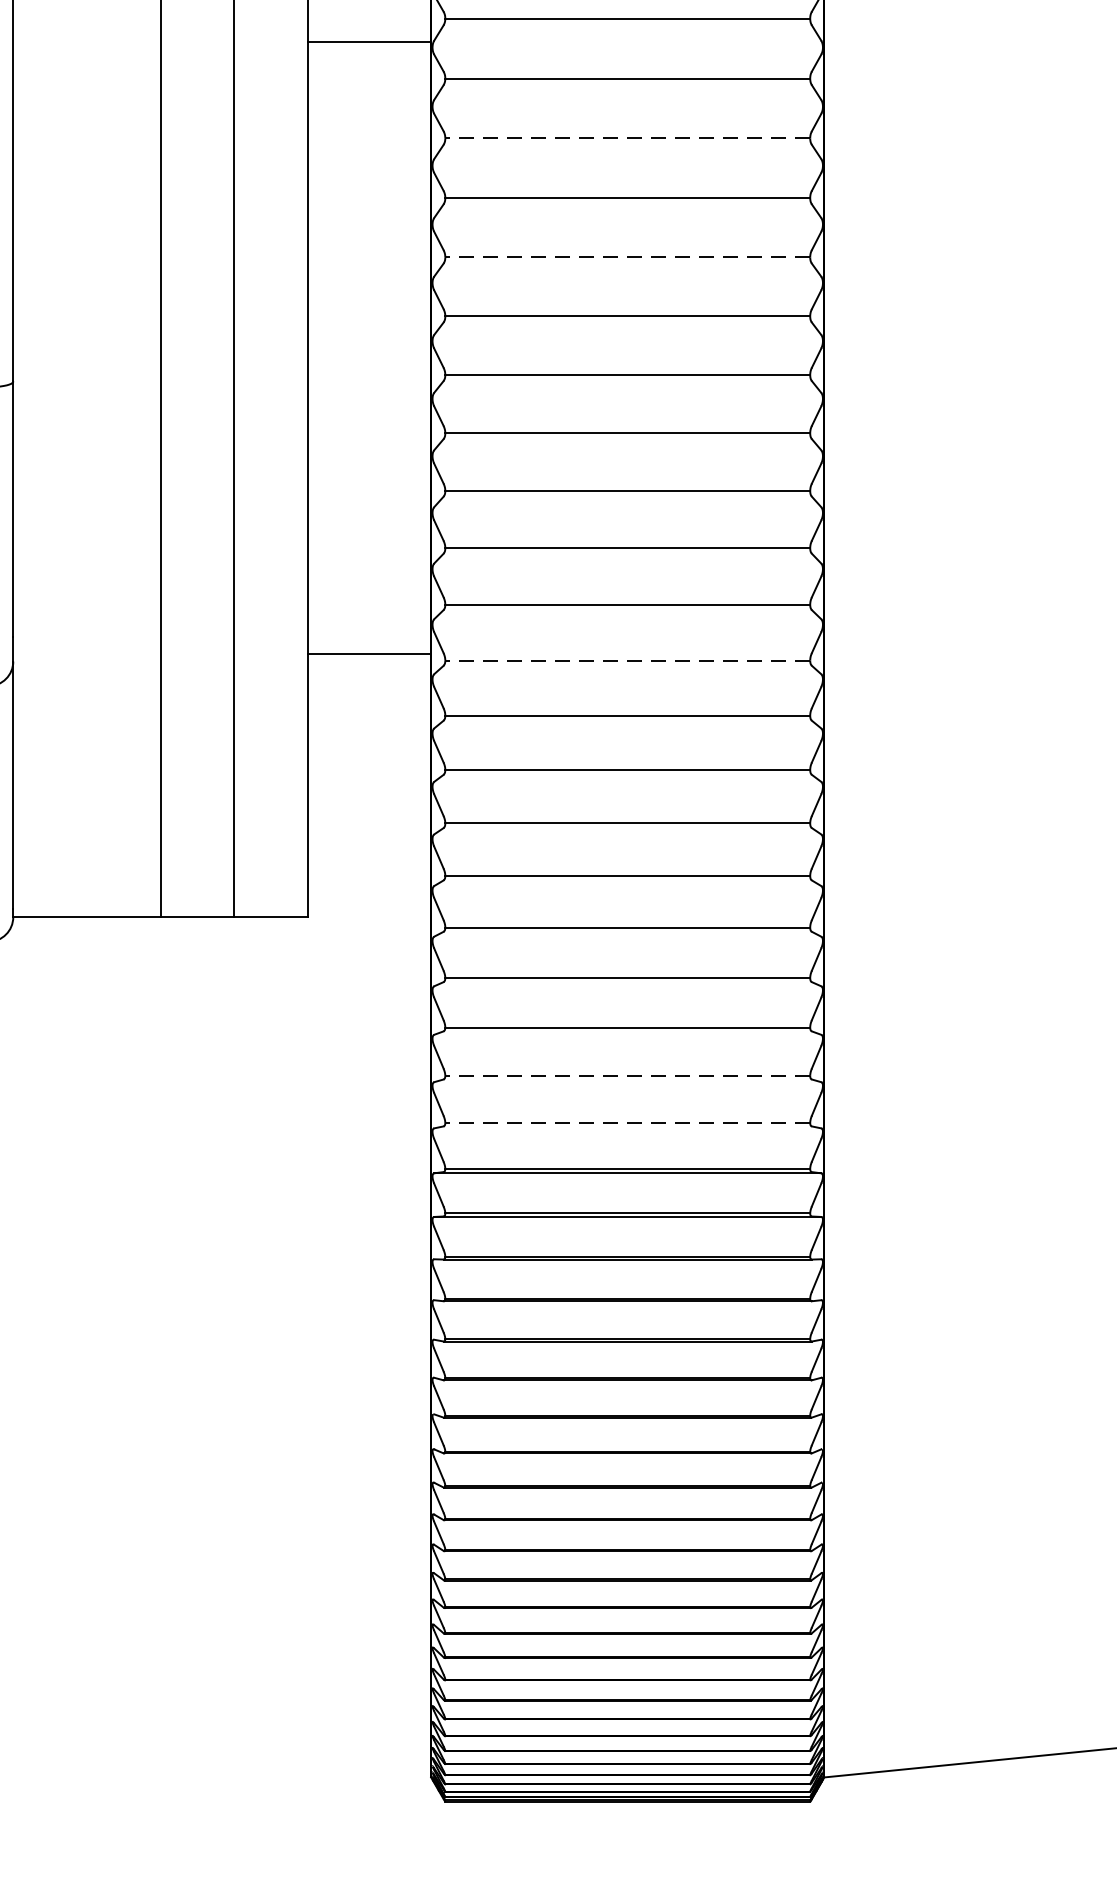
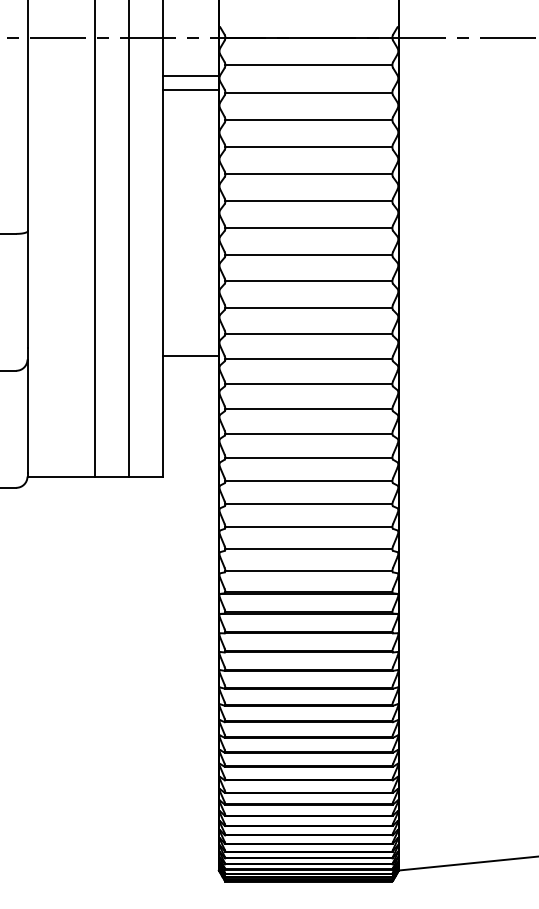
line: (369, 71) -> (190, 89), added
line: (626, 137) -> (308, 119), dashed -> solid
line: (626, 257) -> (308, 174), dashed -> solid
line: (626, 661) -> (308, 359), dashed -> solid
line: (626, 1076) -> (308, 549), dashed -> solid
line: (626, 1122) -> (308, 570), dashed -> solid

